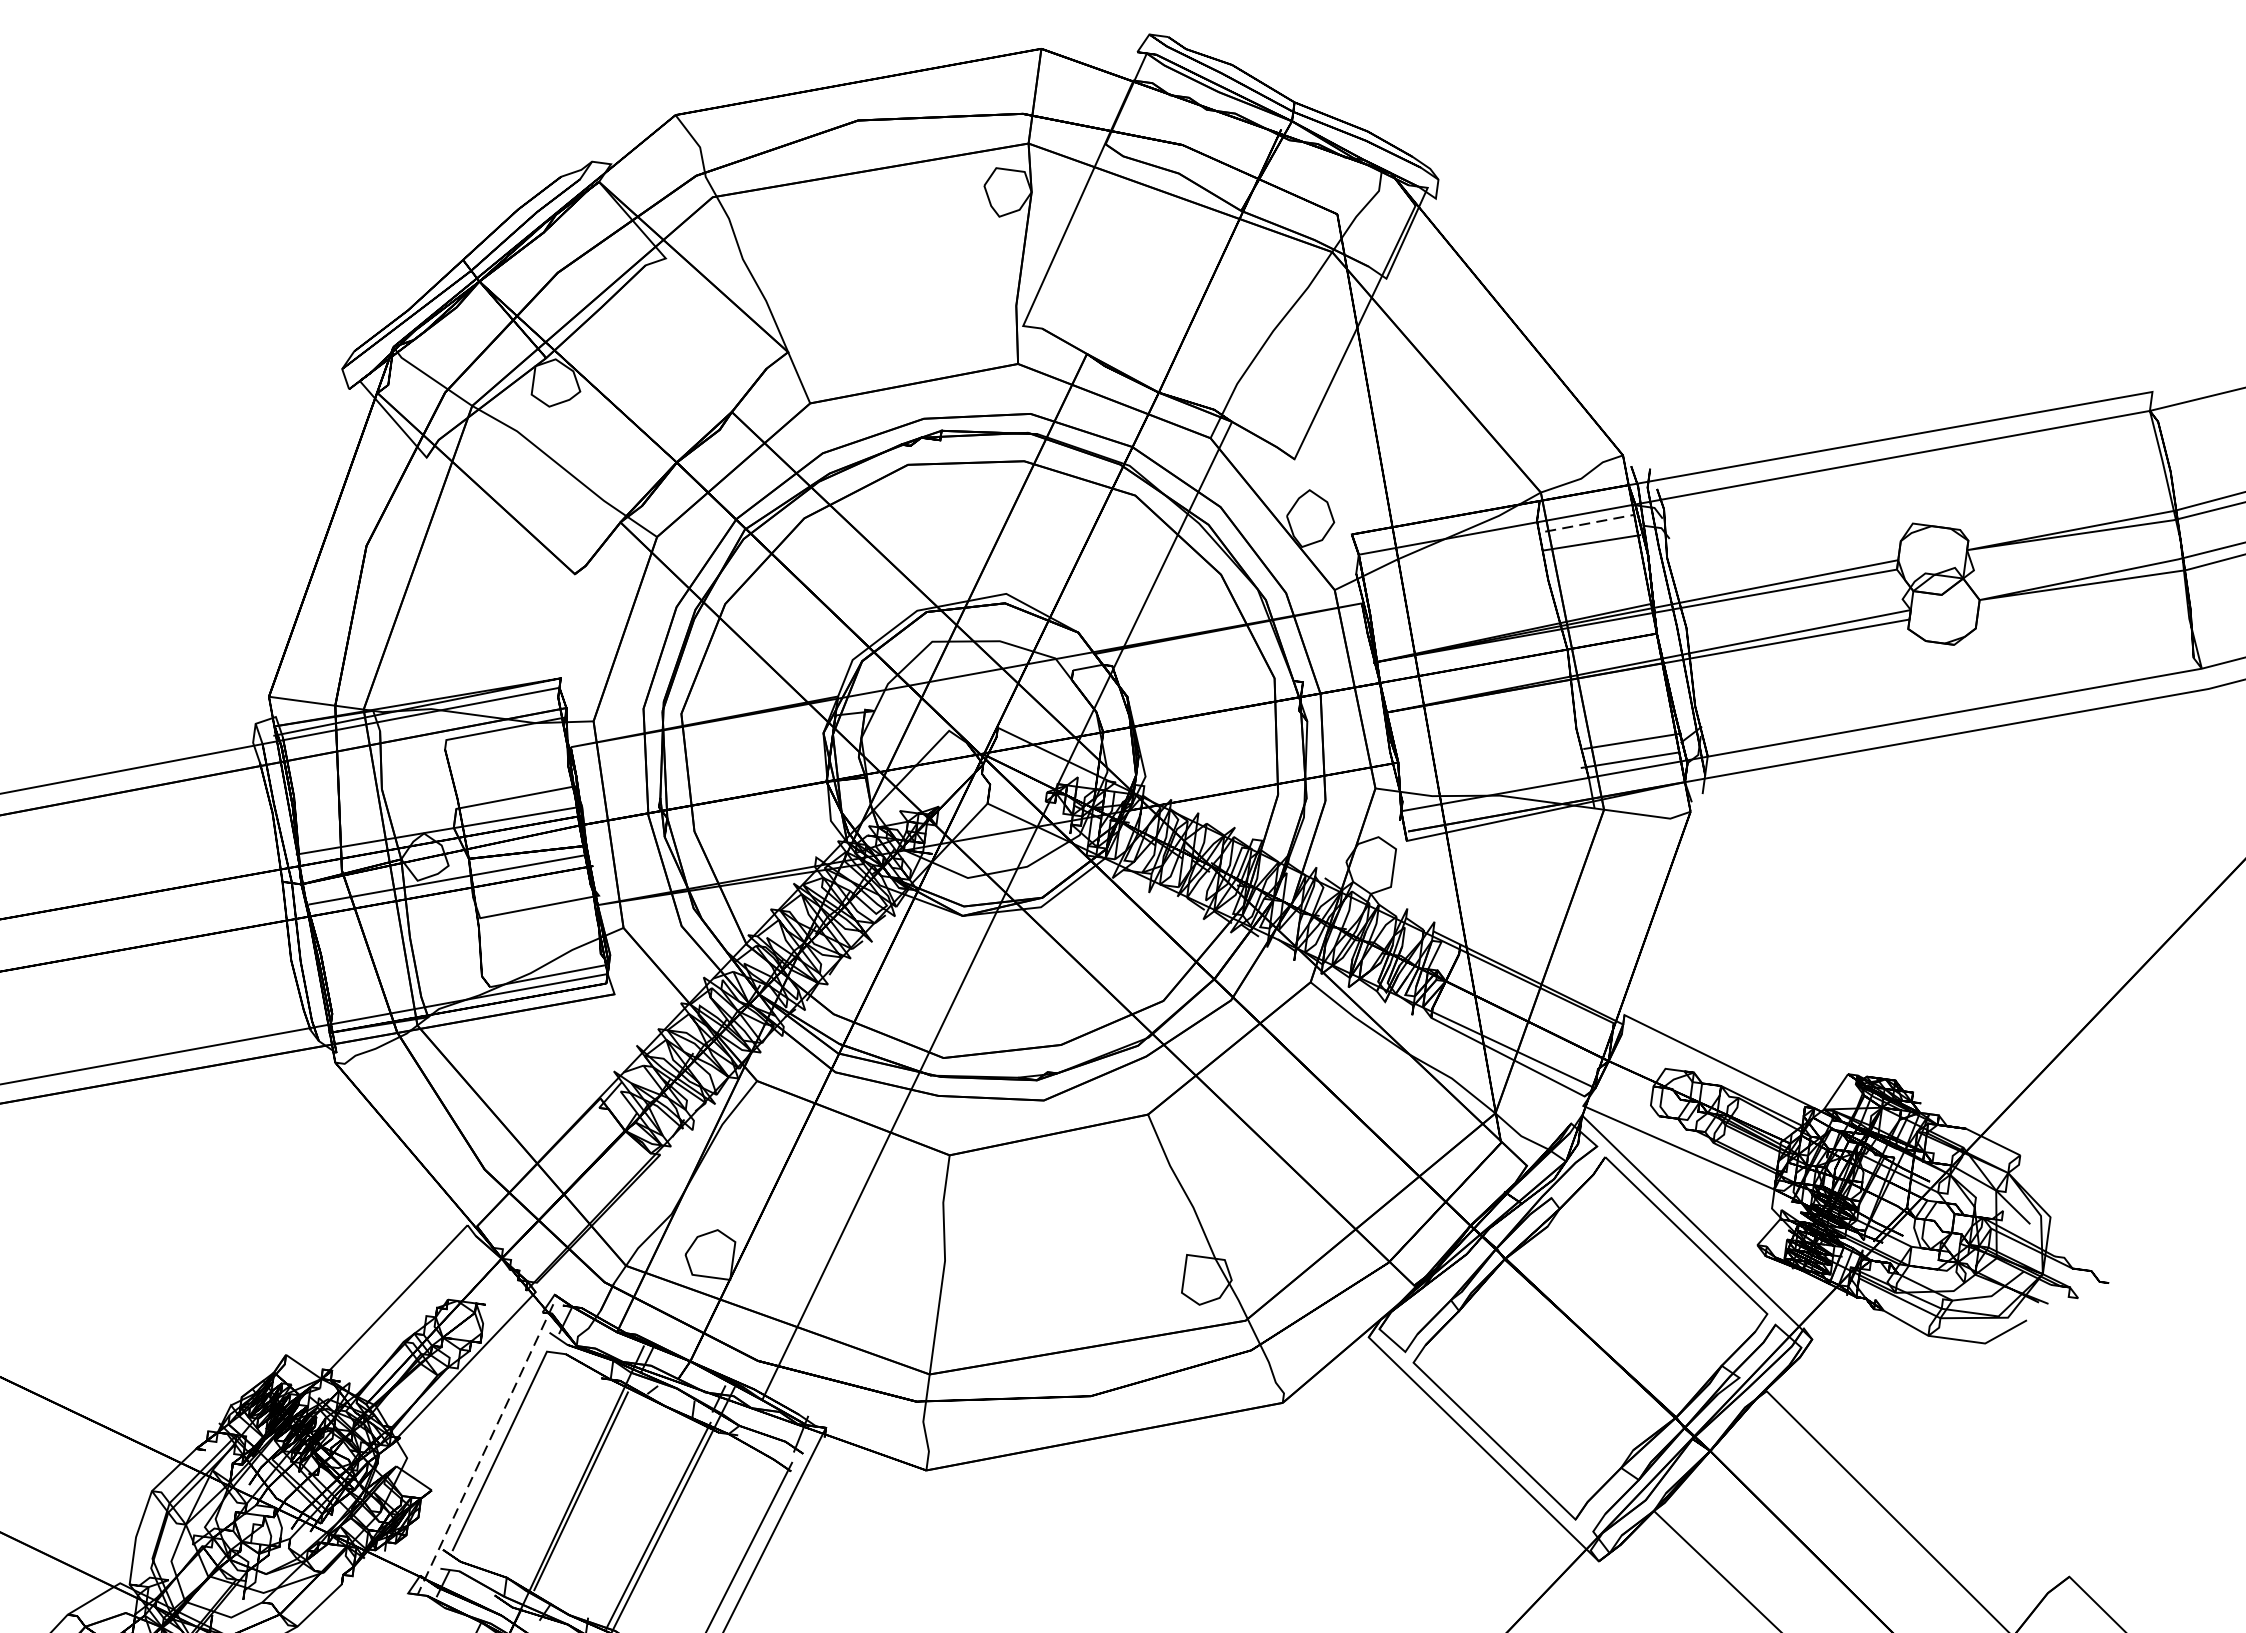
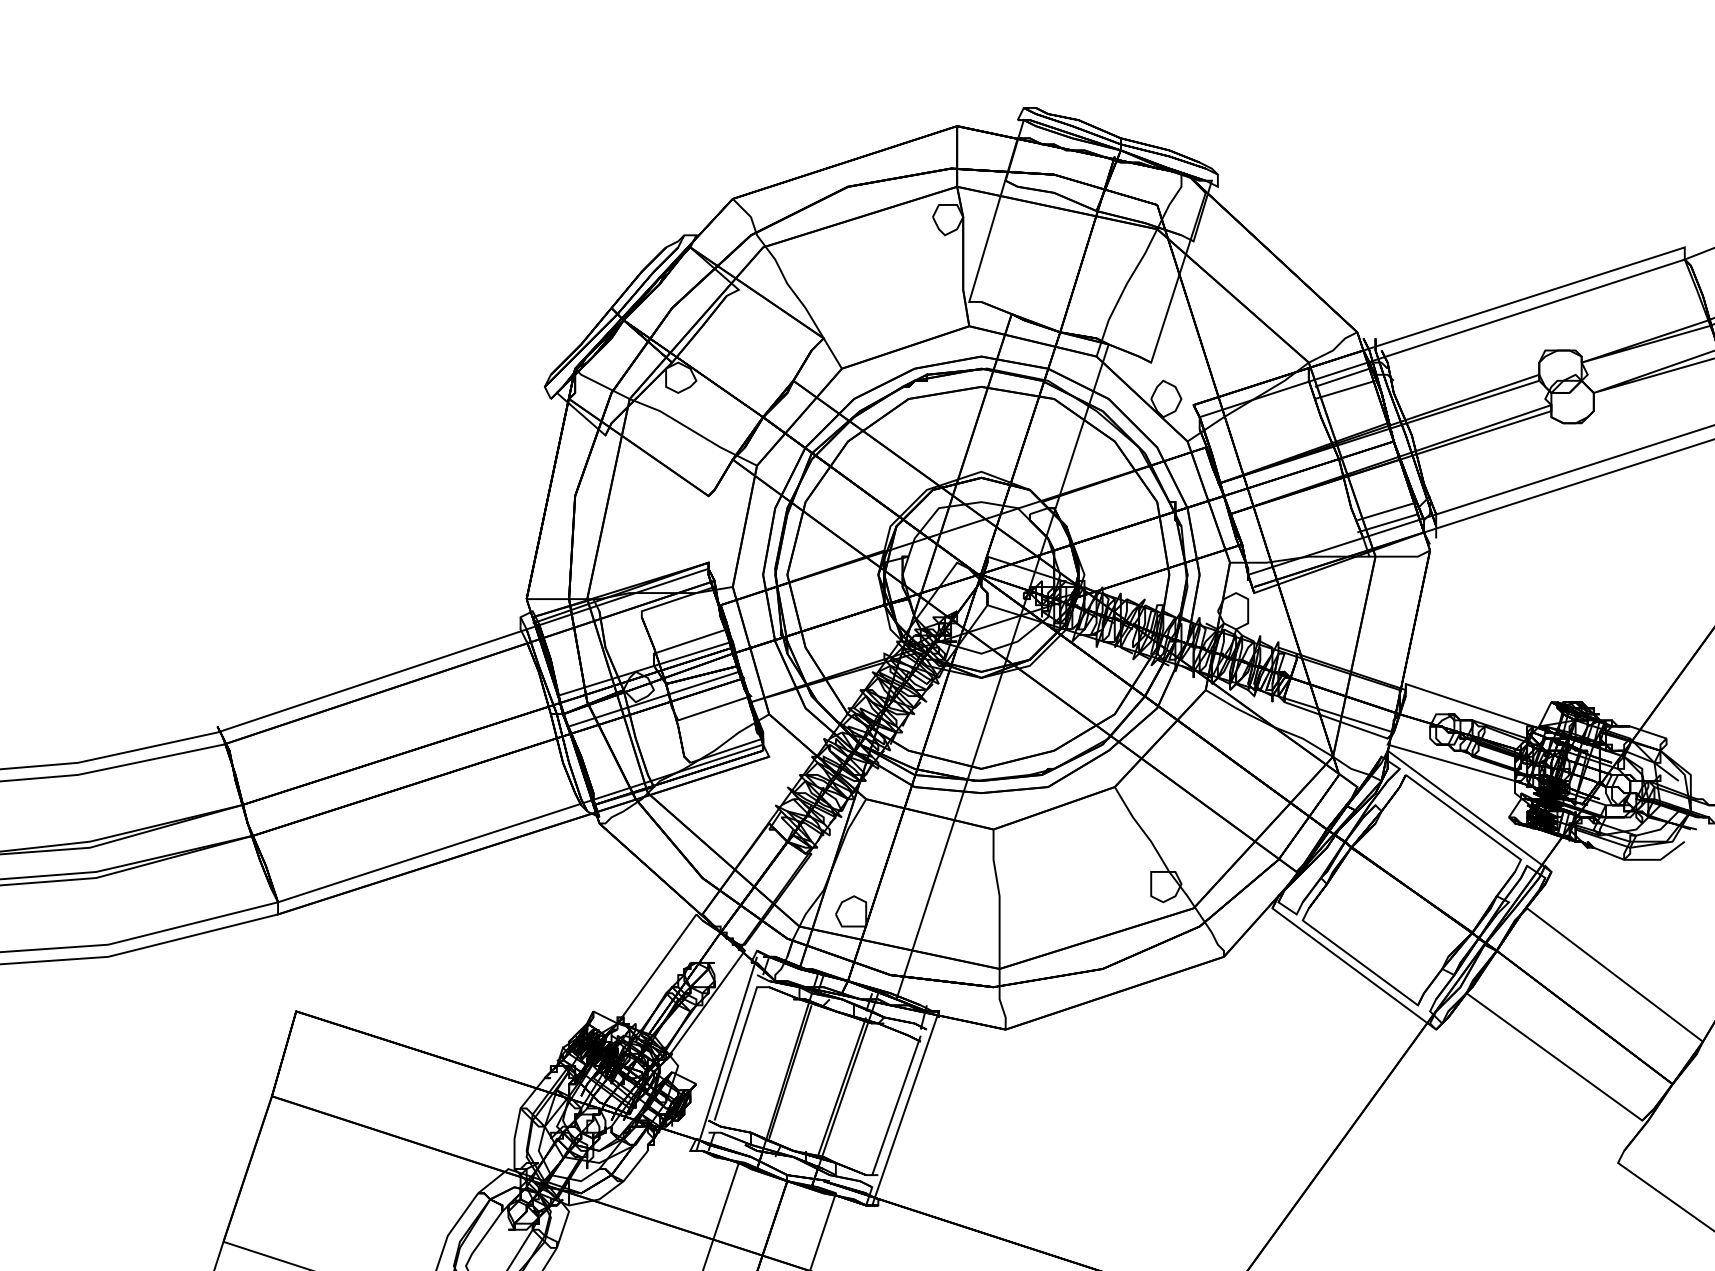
line: (1590, 522) -> (1342, 377), dashed -> solid
line: (485, 1448) -> (726, 1053), dashed -> solid

